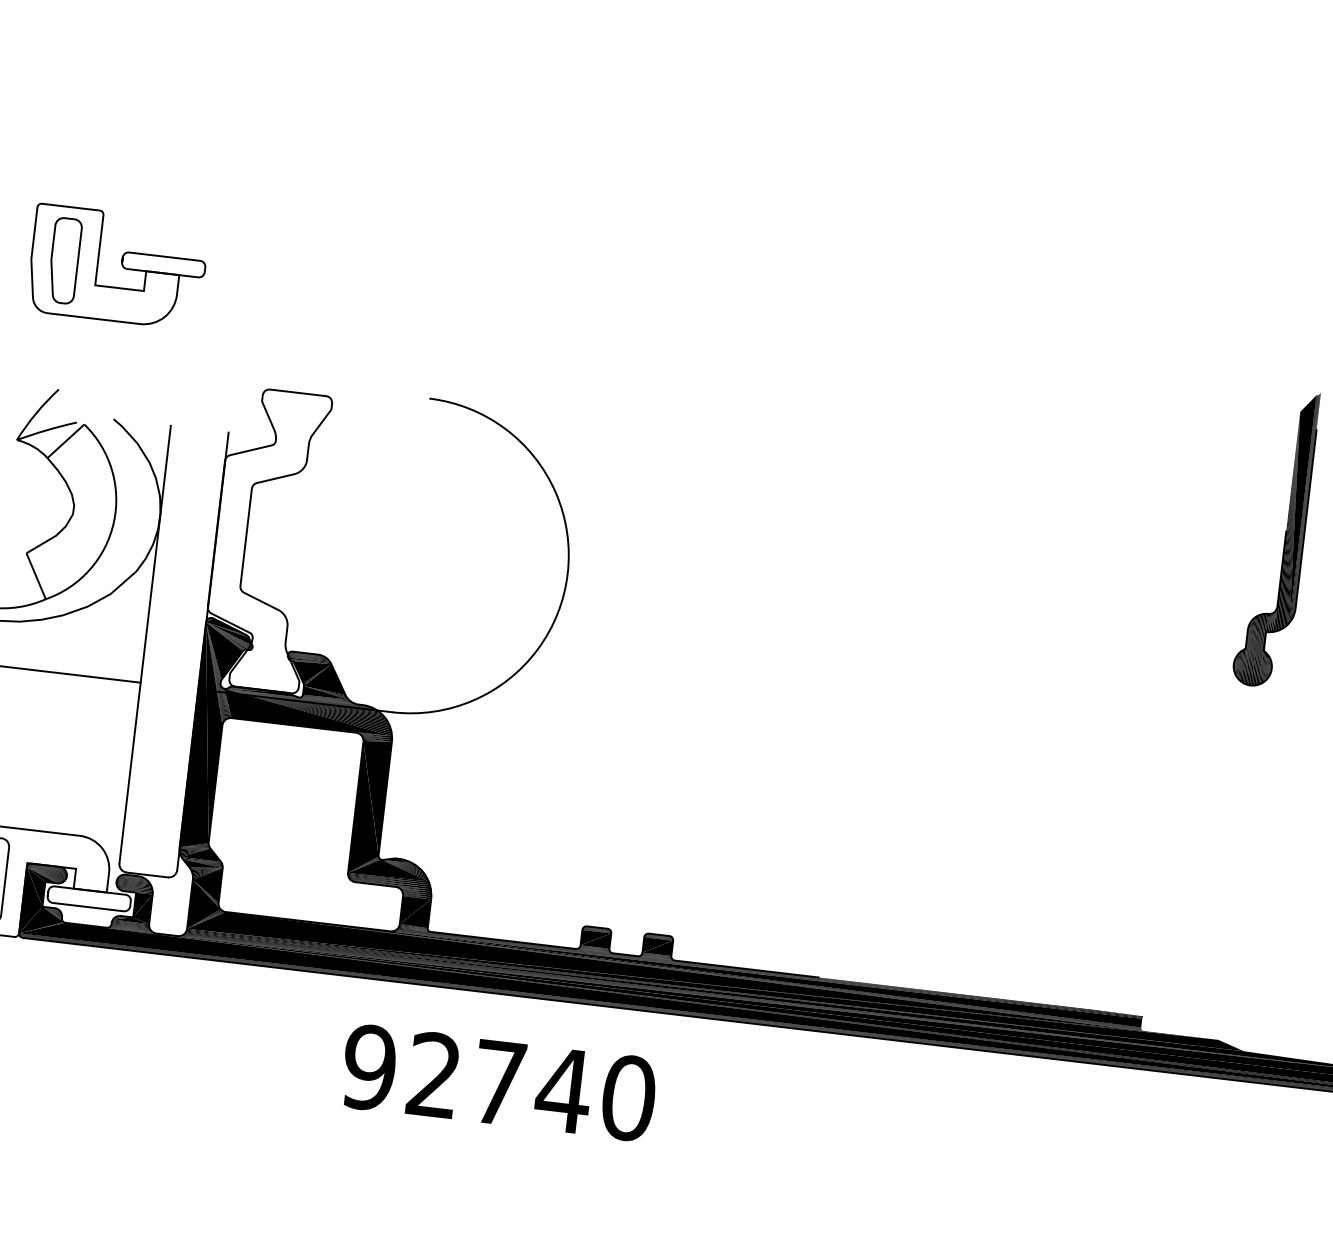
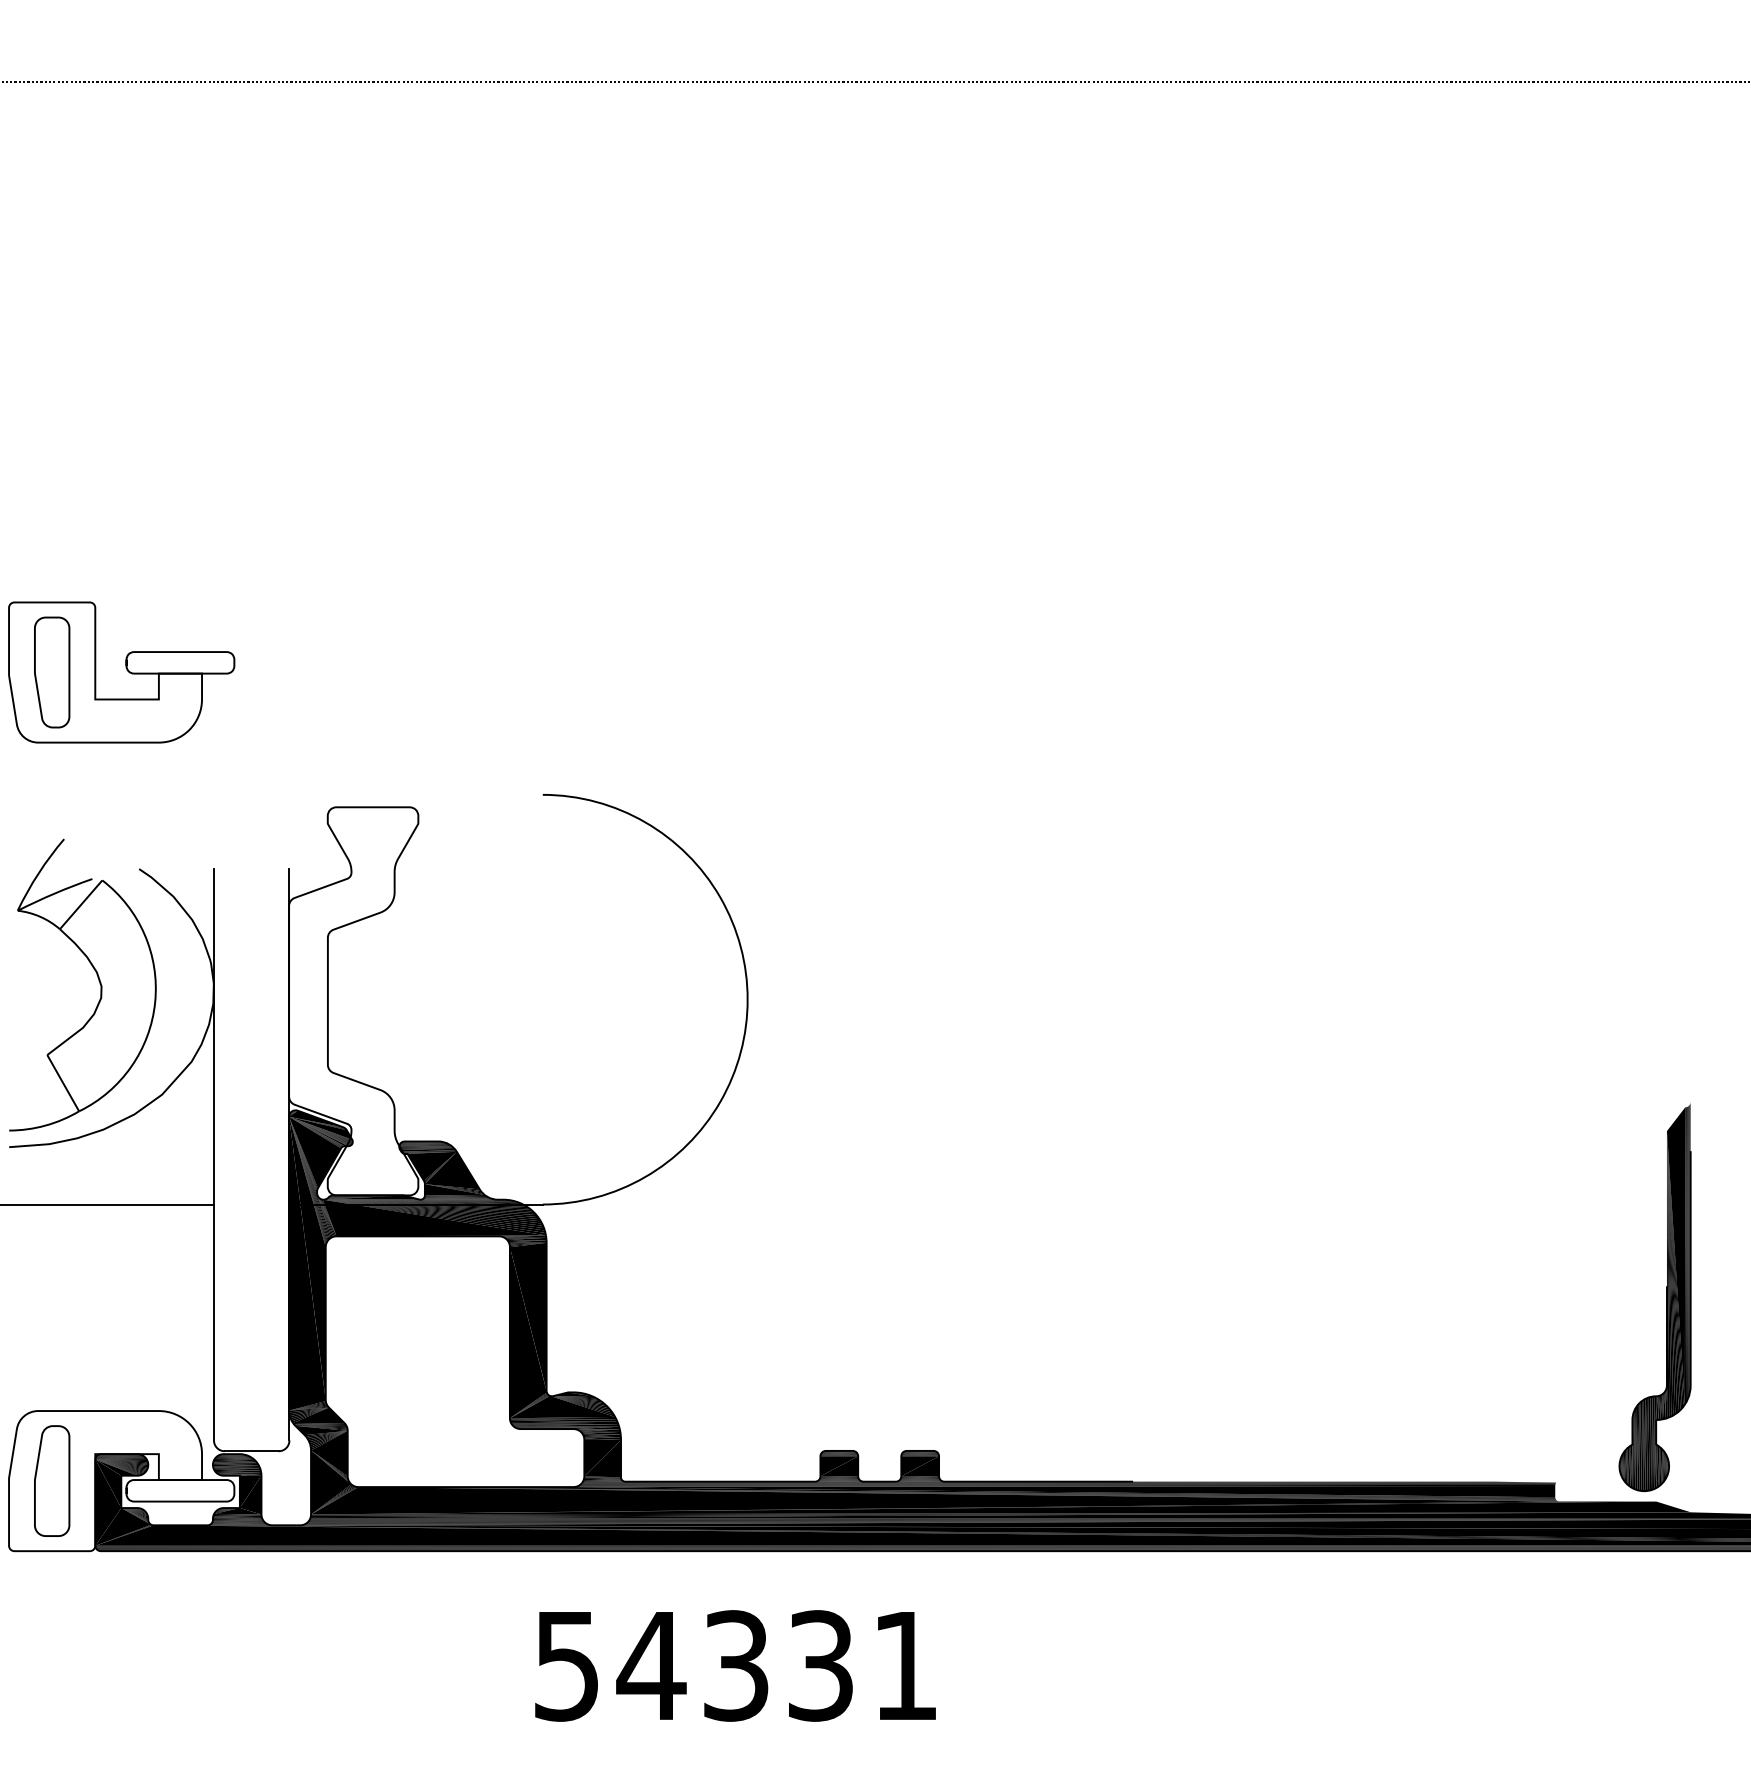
part: (1284, 539) -> (1666, 1297), moved
text: (499, 1082) -> (736, 1665), 92740 -> 54331

